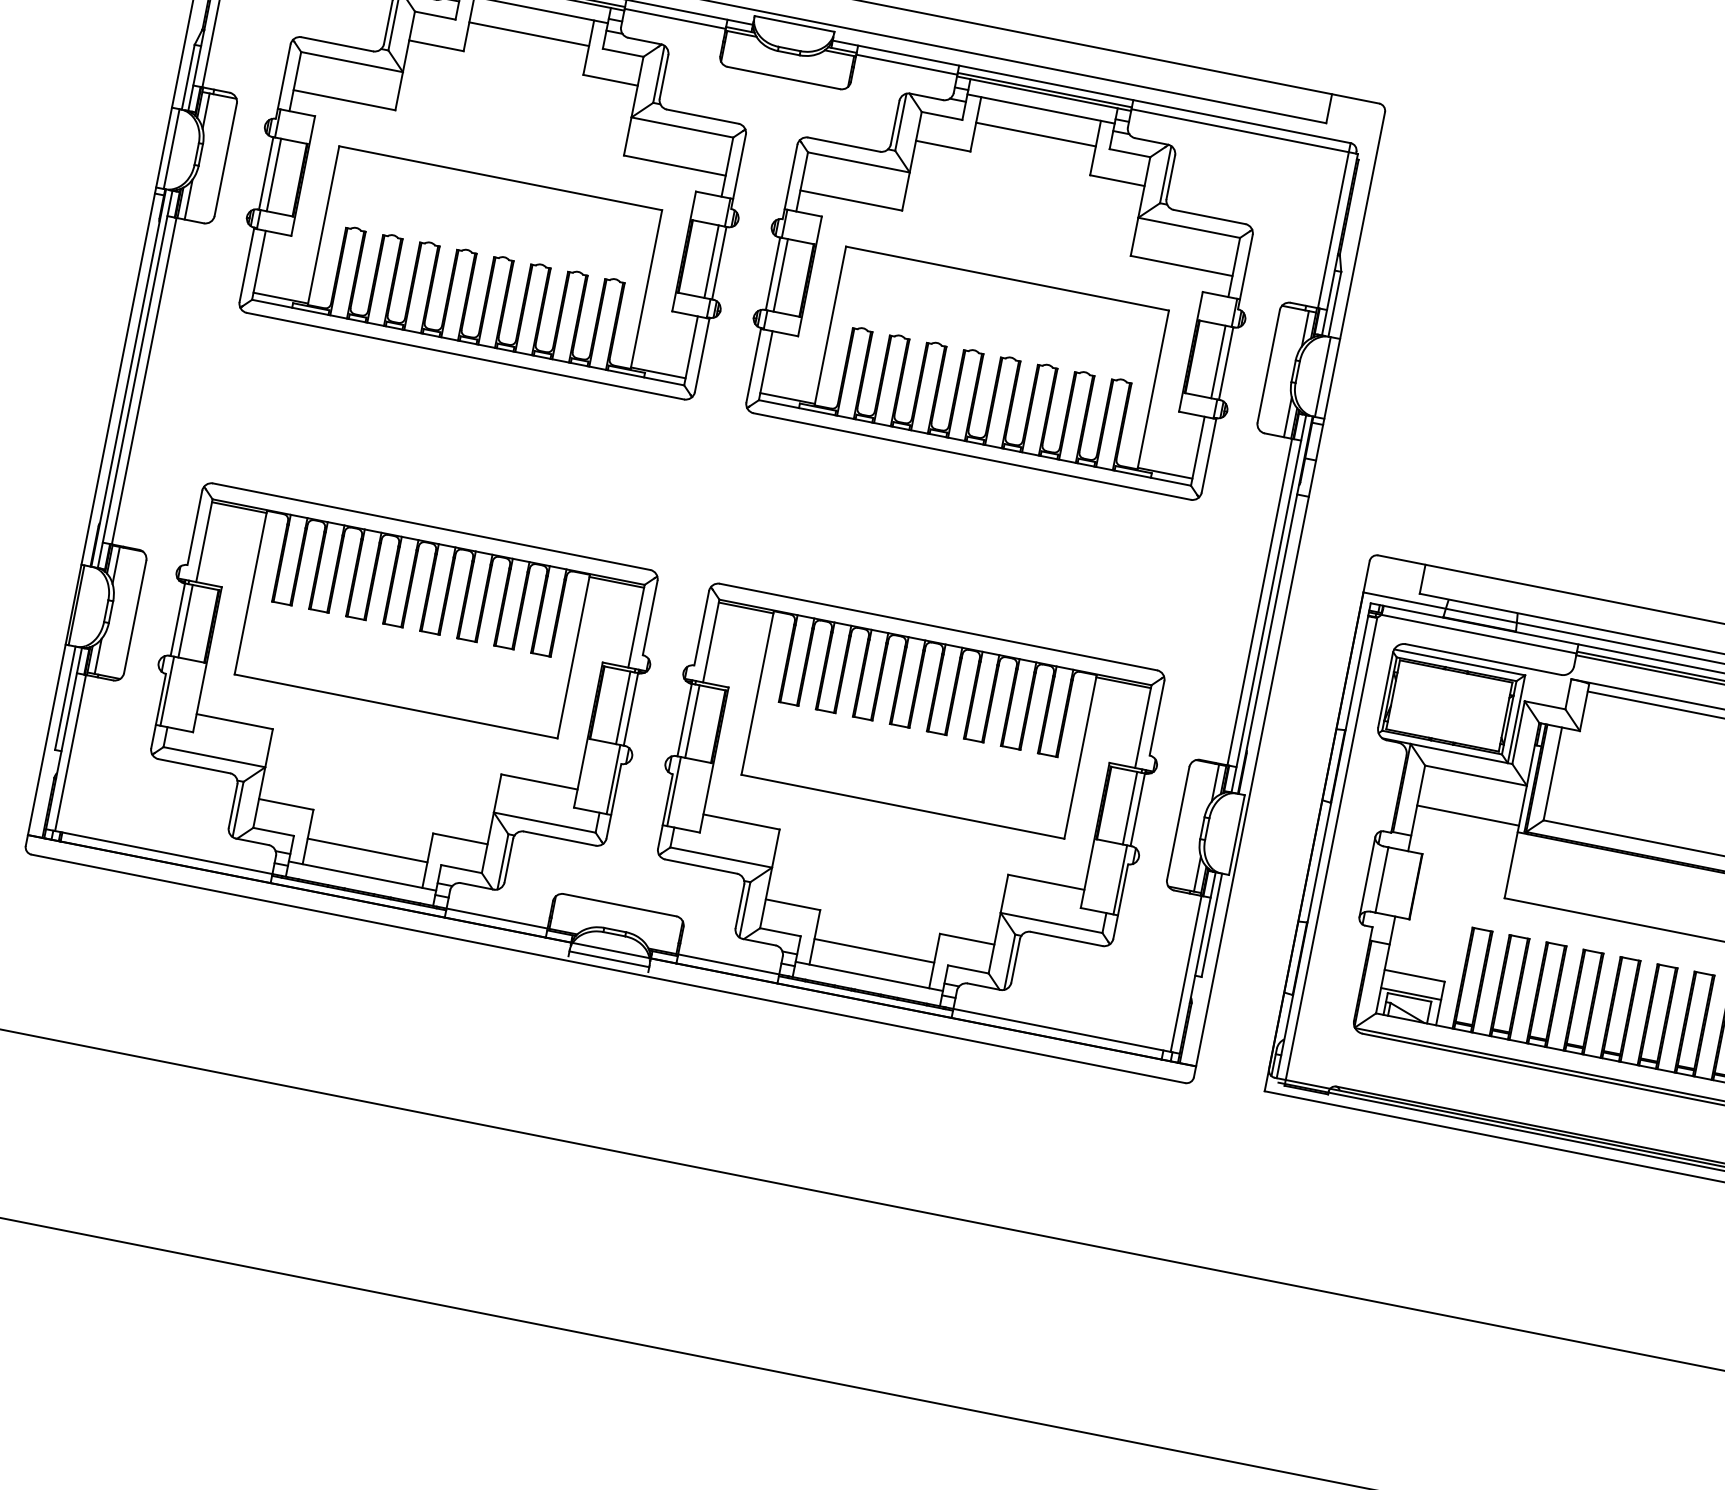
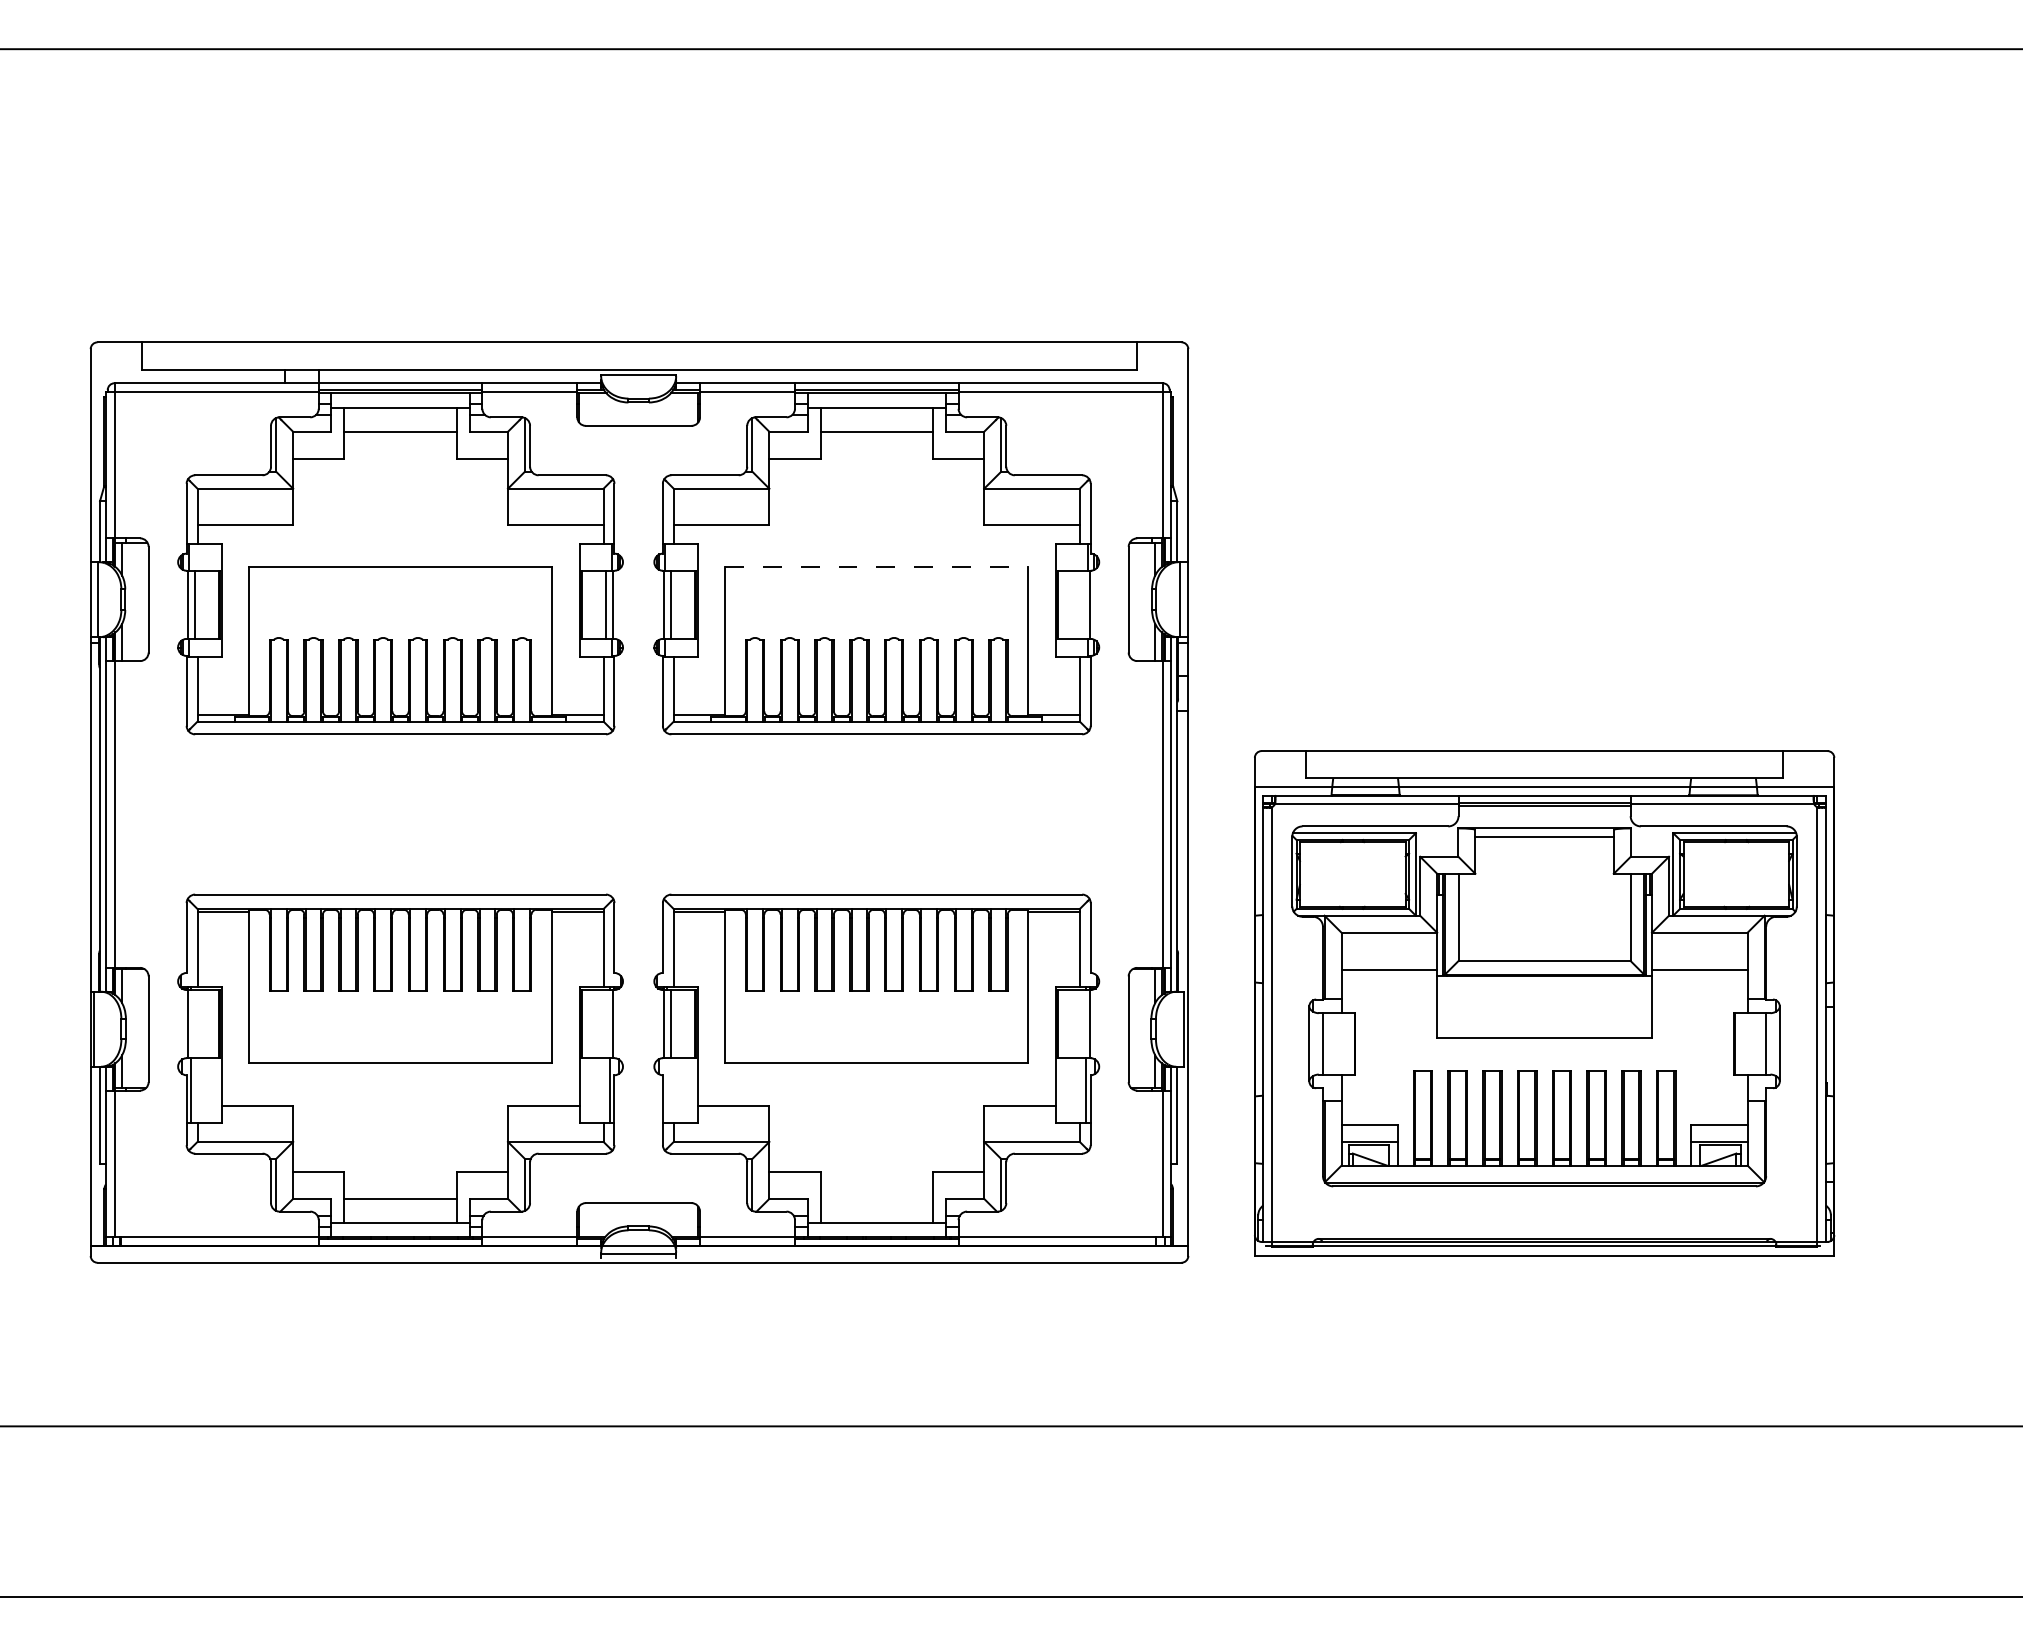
line: (1007, 278) -> (876, 567), solid -> dashed
line: (1218, 361) -> (1082, 604), removed
line: (185, 621) -> (194, 1024), removed
line: (623, 708) -> (606, 1024), removed
line: (674, 791) -> (667, 1090), removed
line: (1130, 808) -> (1082, 1024), removed
line: (874, 950) -> (876, 1198), removed

